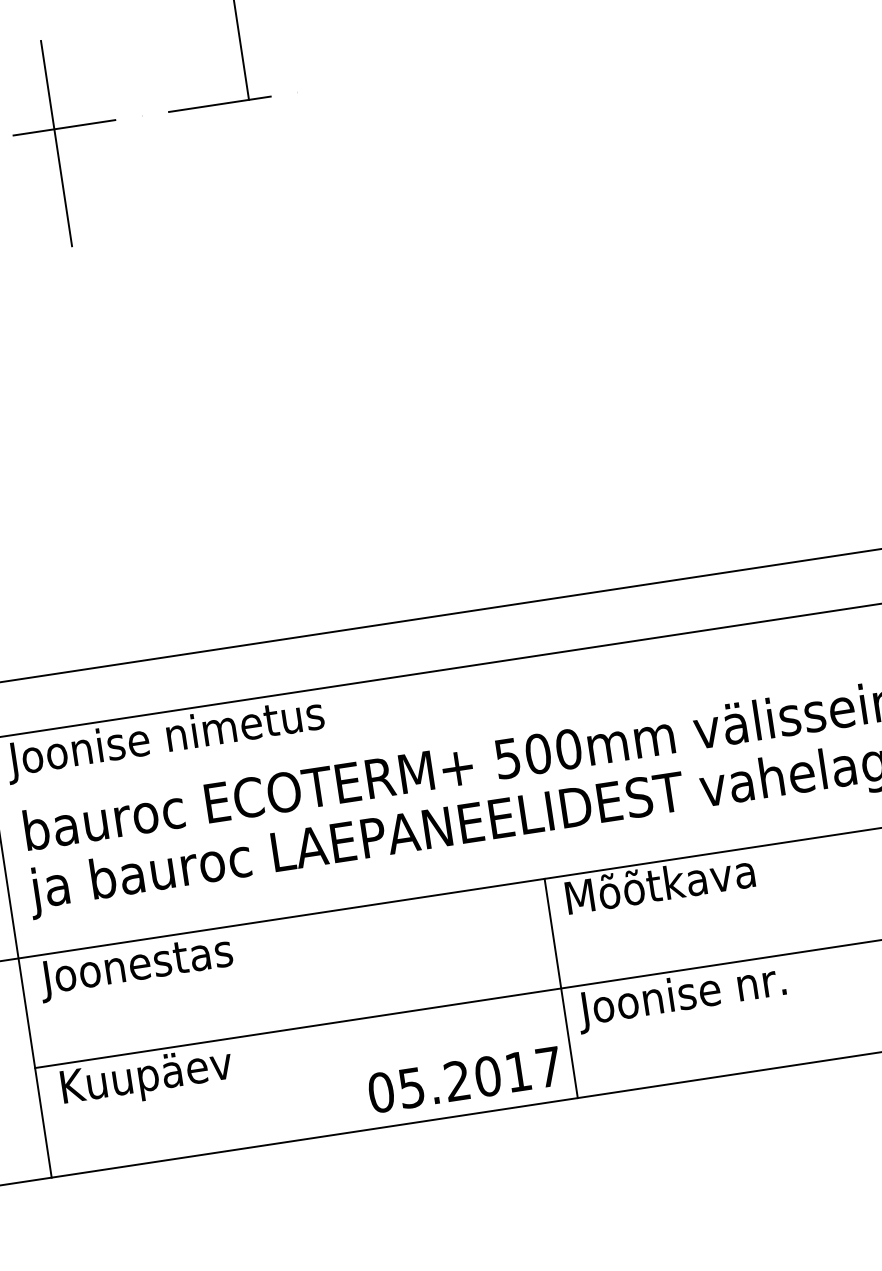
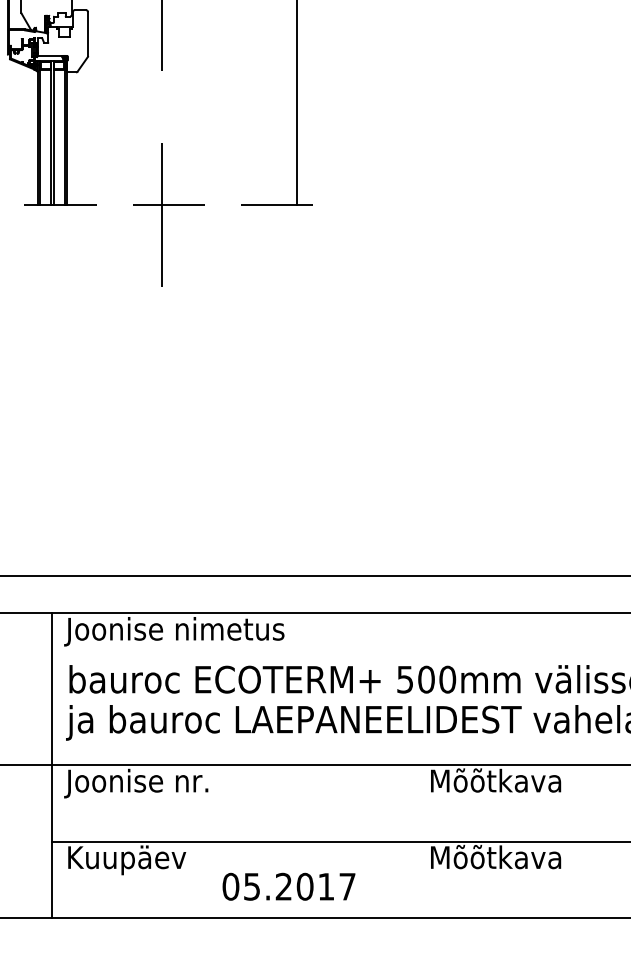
text: (187, 955) -> (167, 780), Joonestas -> Joonise nr.
line: (560, 988) -> (417, 841), removed
text: (680, 996) -> (498, 859), Joonise nr. -> Mõõtkava
text: (464, 1079) -> (288, 886), moved

